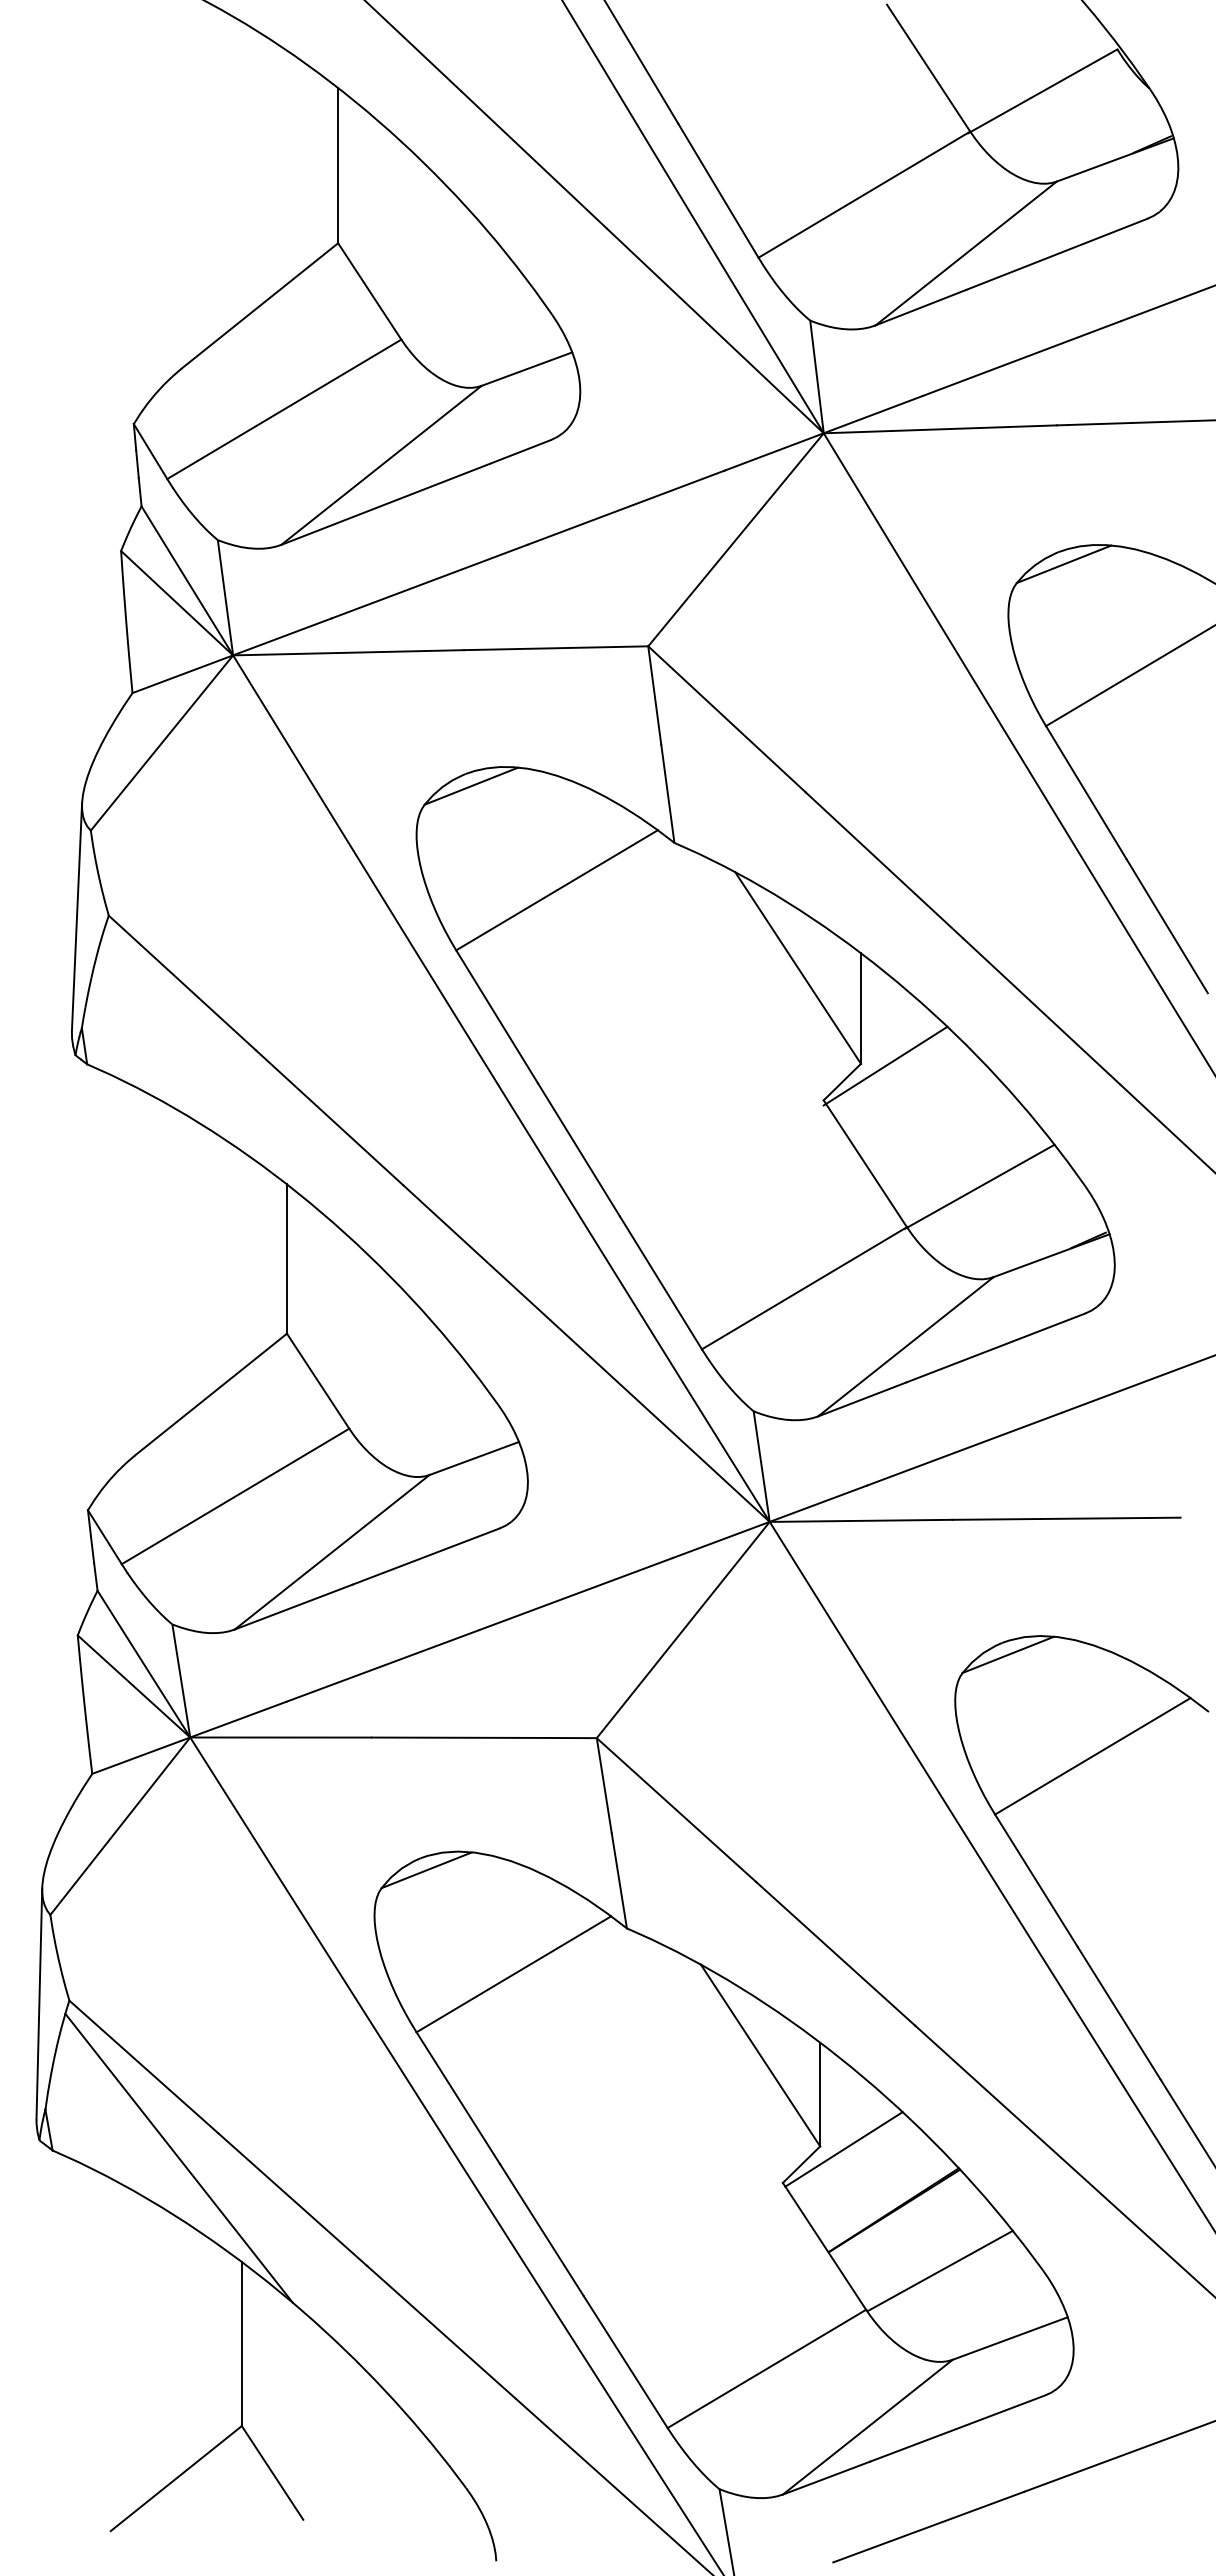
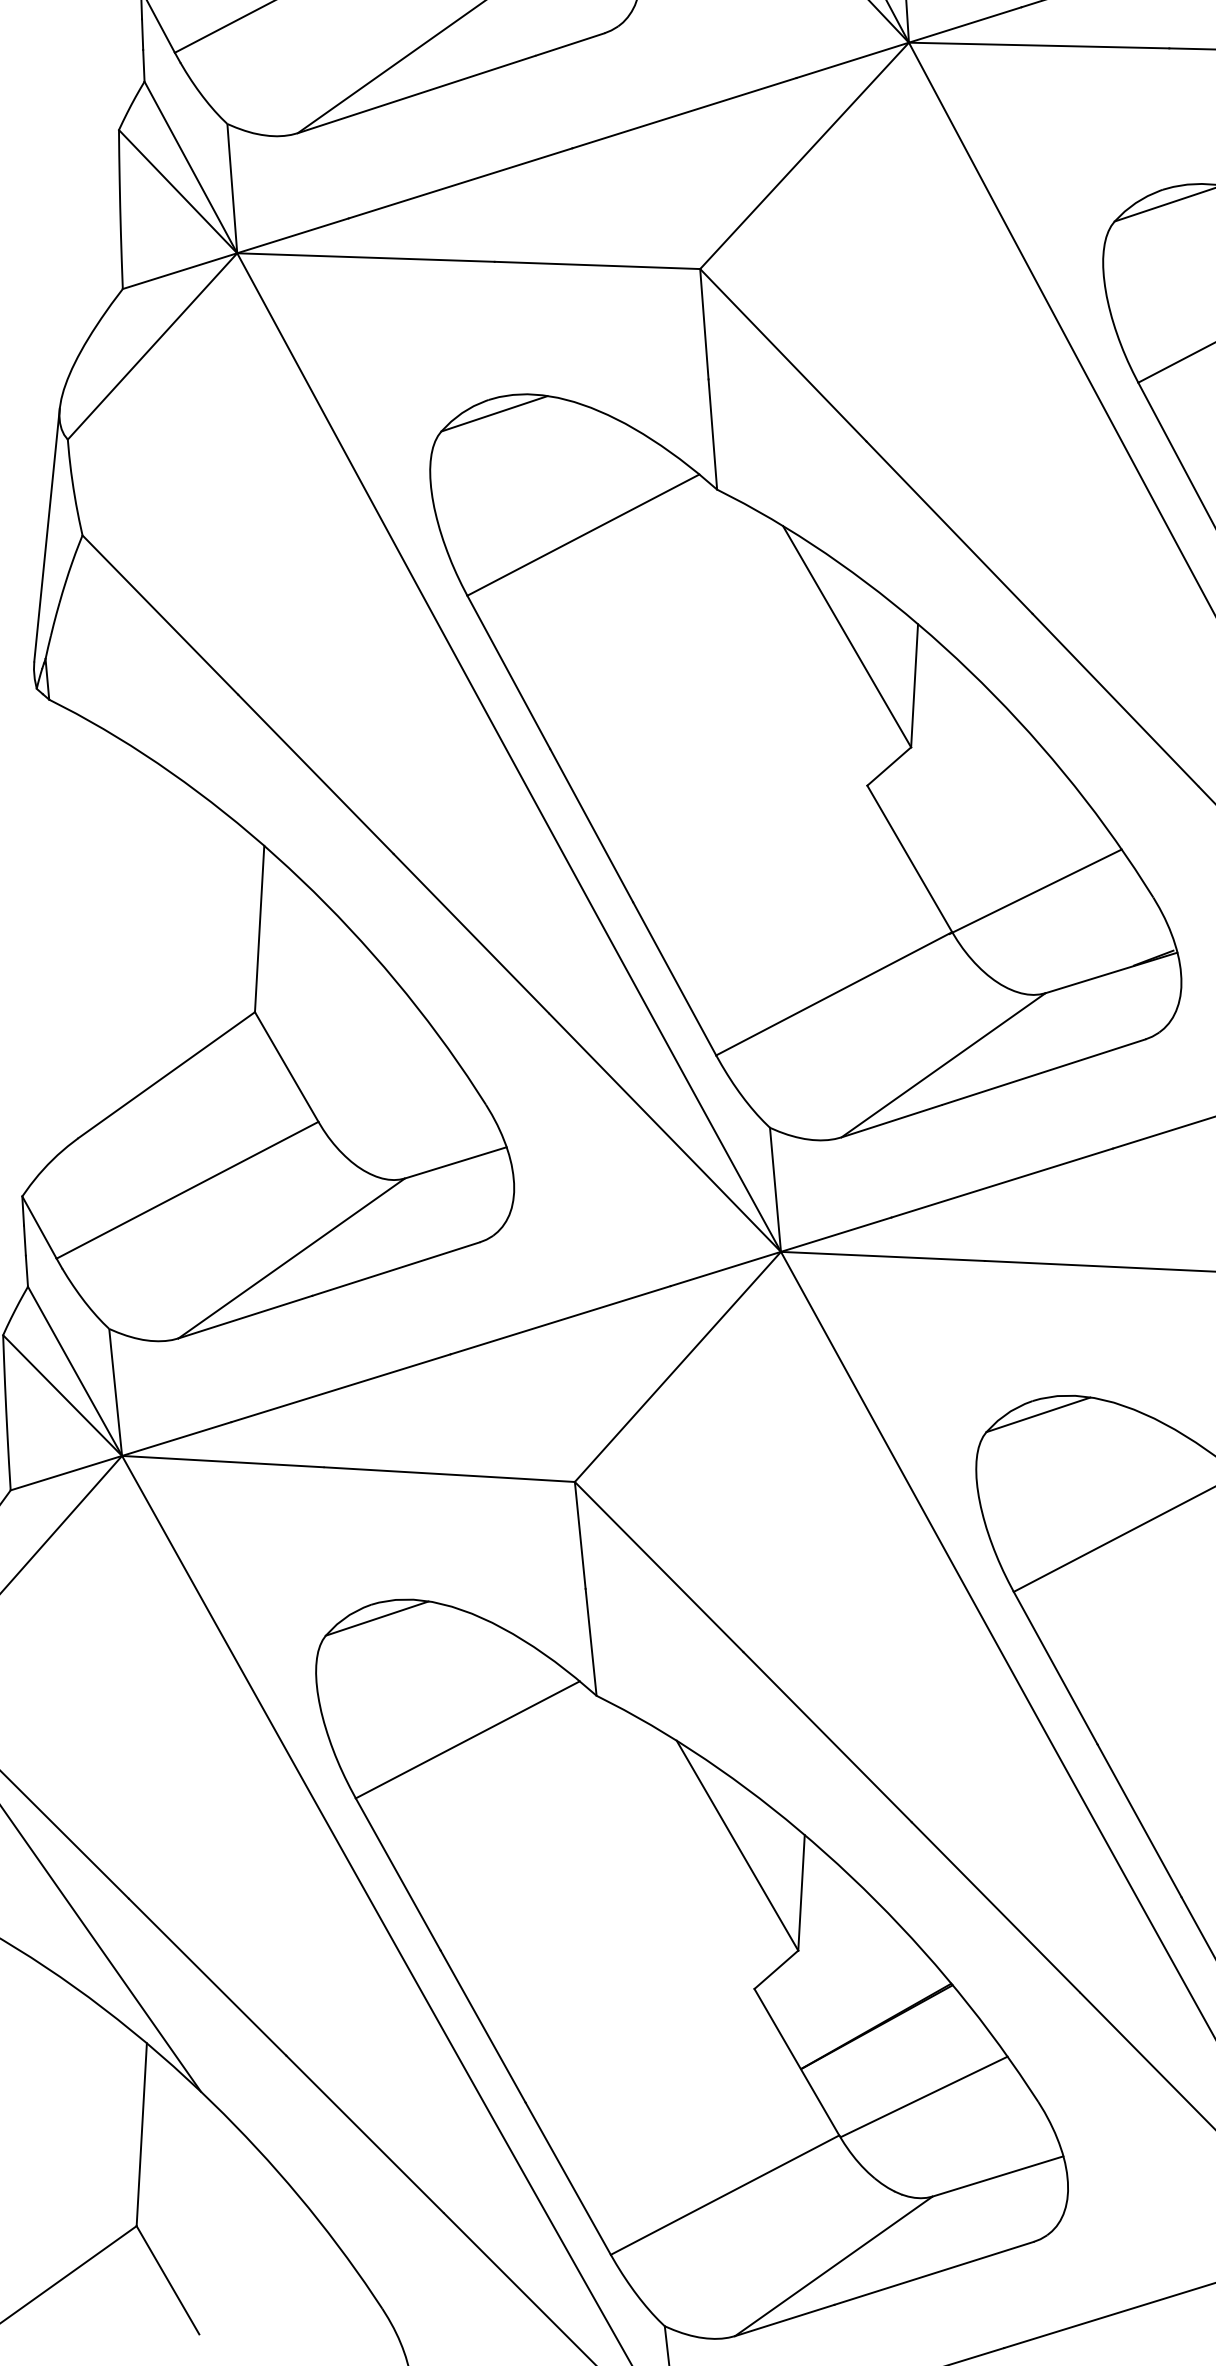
line: (885, 1065) -> (938, 750), removed
line: (843, 2149) -> (824, 1955), removed

